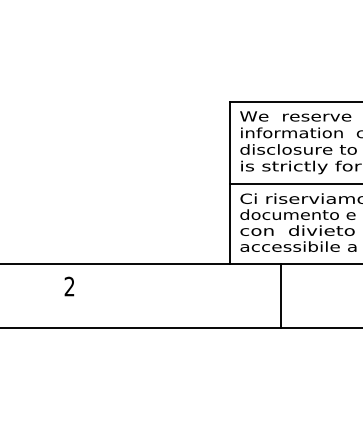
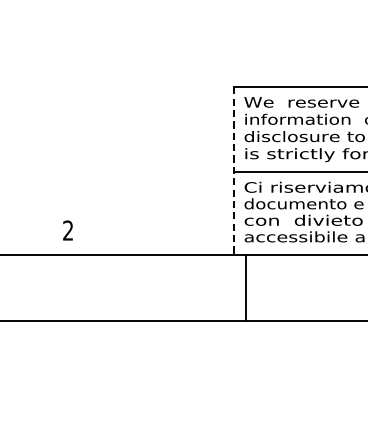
line: (229, 183) -> (233, 171), solid -> dashed
text: (69, 286) -> (68, 230), moved
line: (280, 296) -> (245, 288), moved

